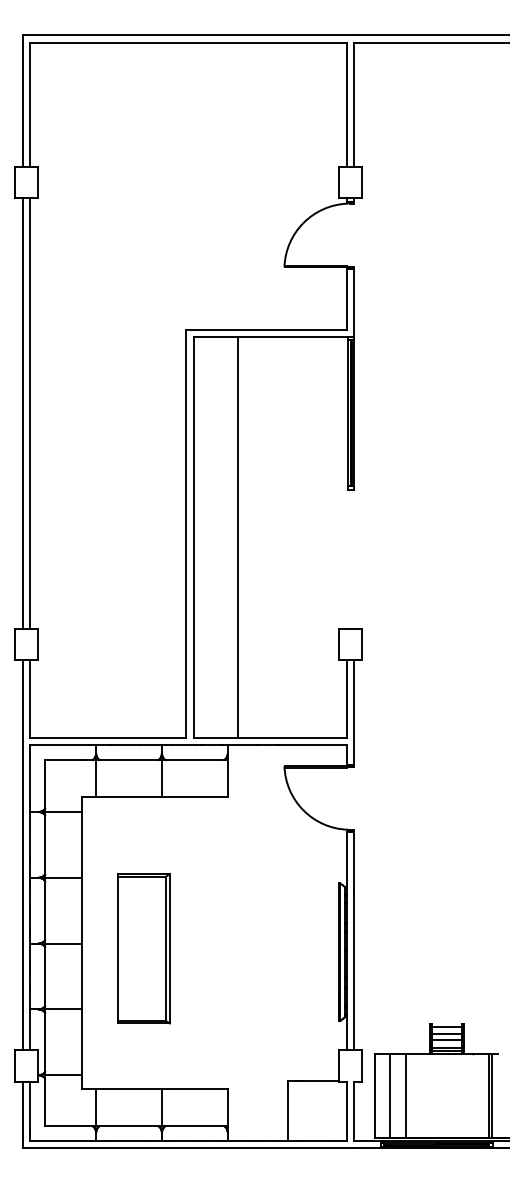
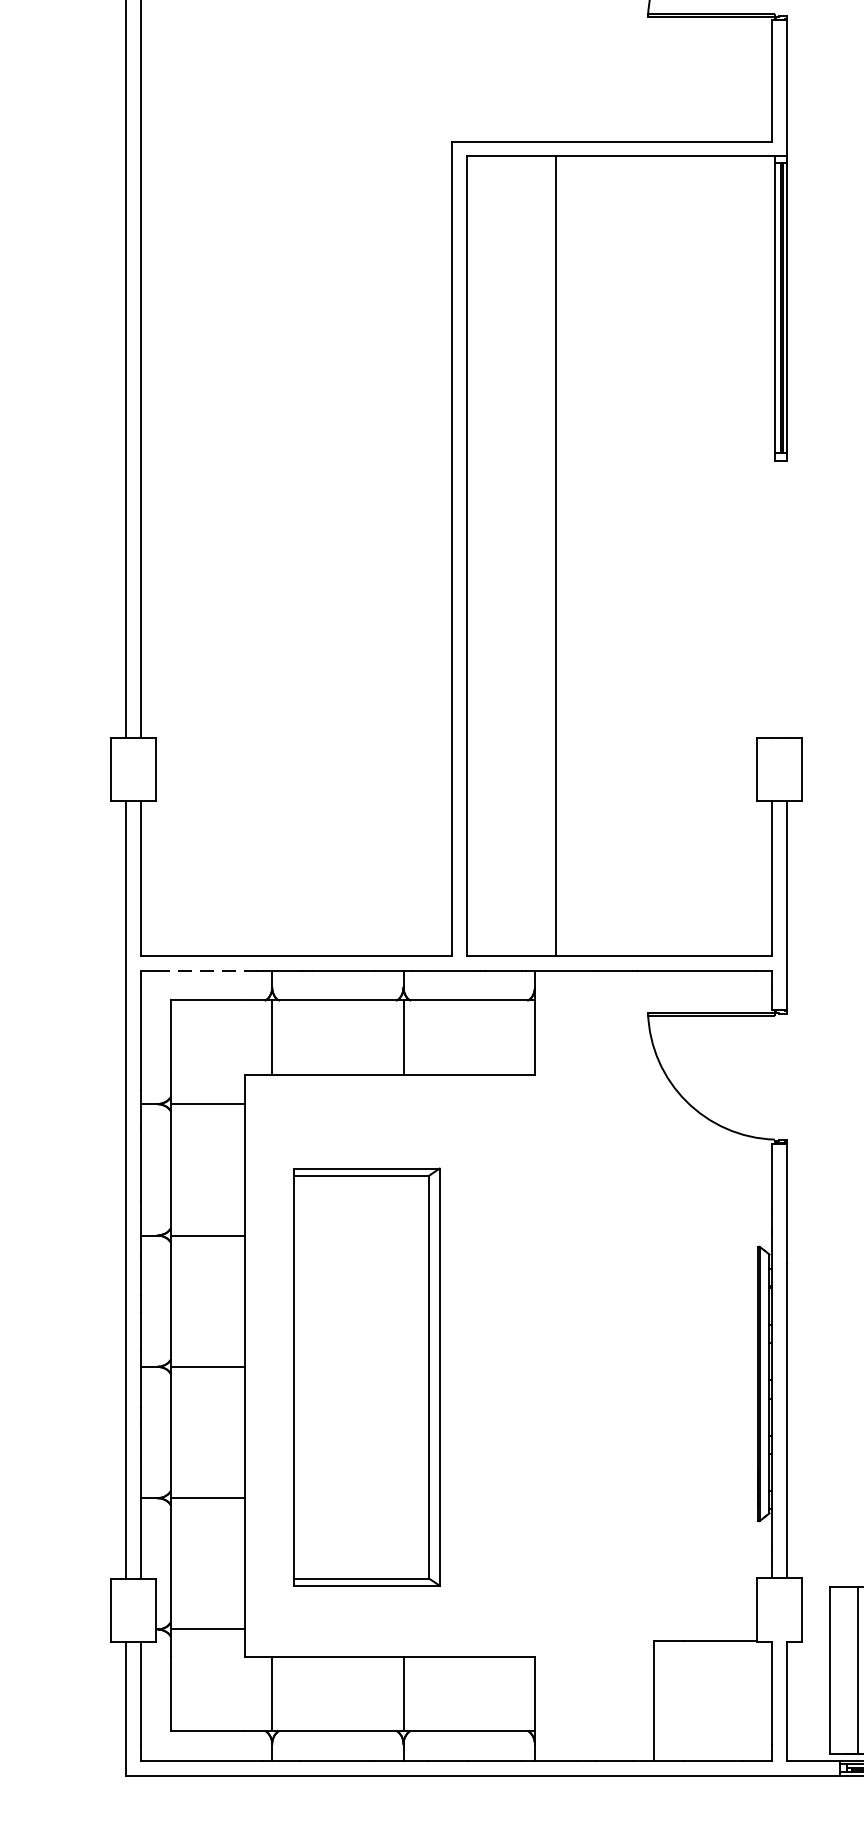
line: (63, 745) -> (207, 971), solid -> dashed
part: (143, 948) -> (366, 1376), size x1.4

